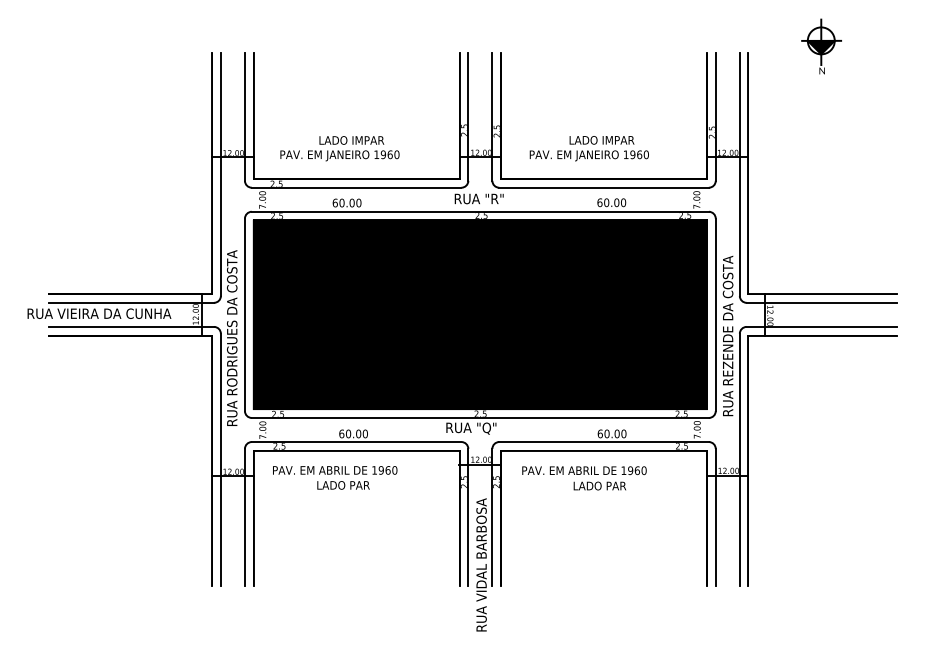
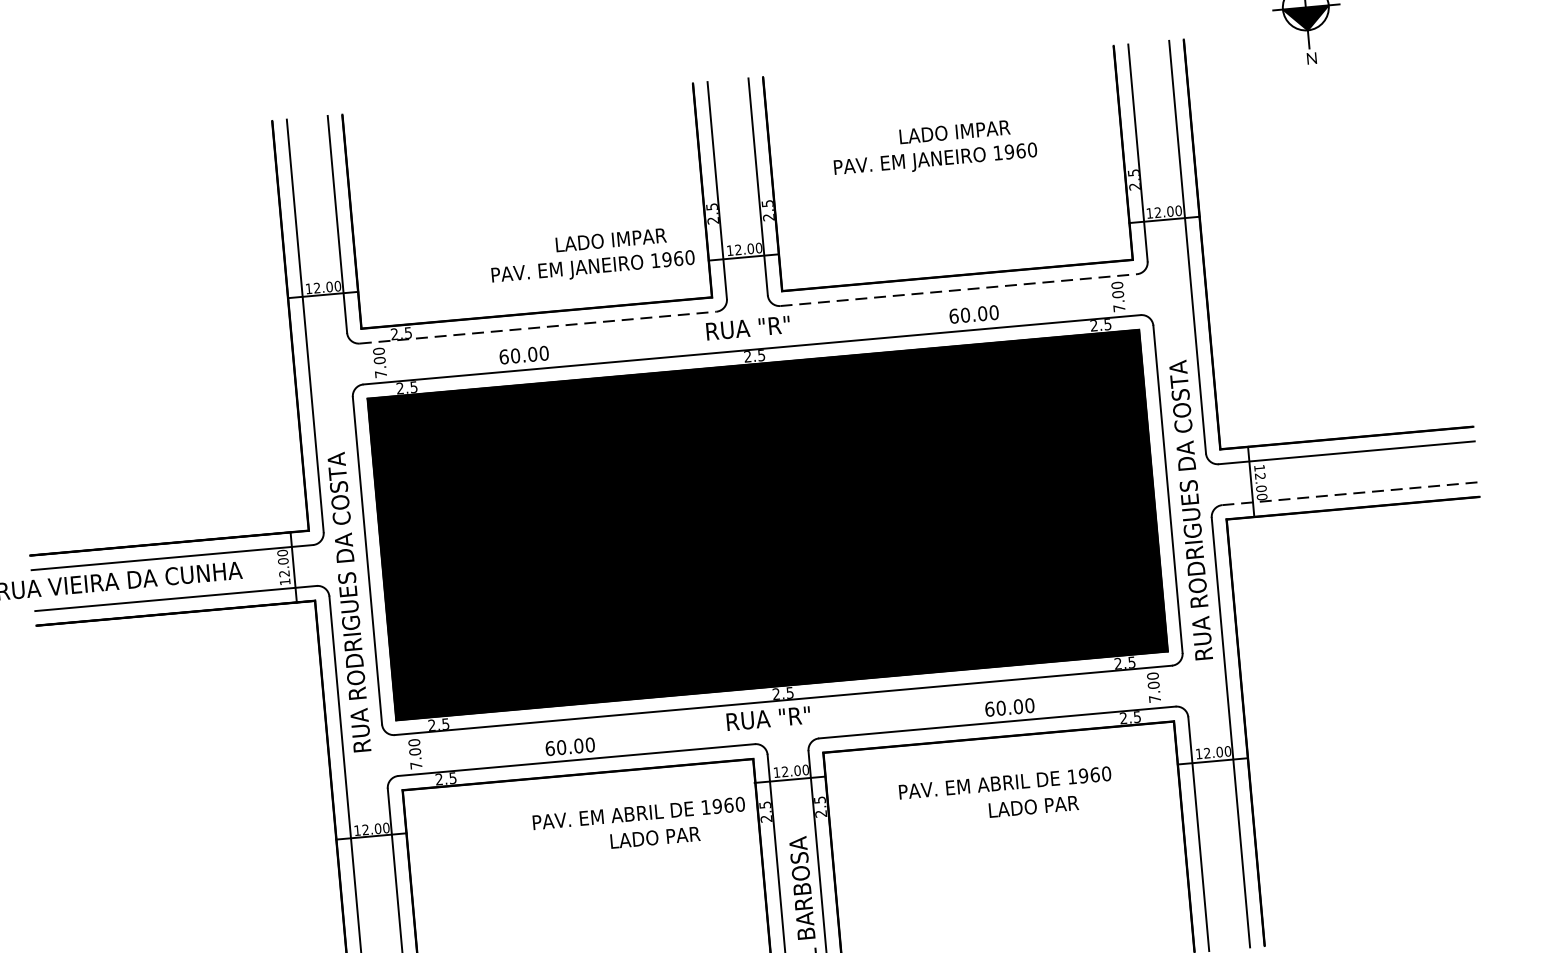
text: (339, 148) -> (591, 255), moved
text: (588, 148) -> (933, 148), moved
line: (356, 187) -> (537, 327), solid -> dashed
line: (604, 187) -> (959, 289), solid -> dashed
text: (727, 308) -> (1186, 476), RUA REZENDE DA COSTA -> RUA RODRIGUES DA COSTA
line: (822, 326) -> (1351, 492), solid -> dashed
text: (489, 428) -> (800, 716), RUA "Q" -> RUA "R"
text: (335, 477) -> (640, 825), moved
text: (584, 478) -> (1006, 796), moved

